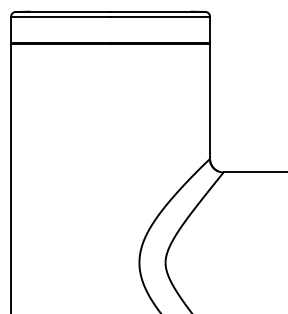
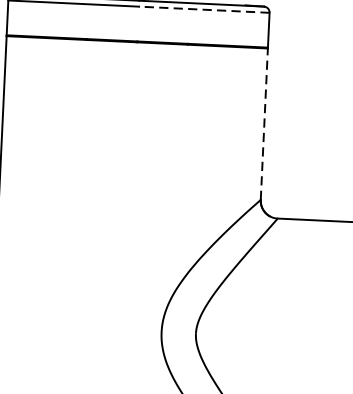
line: (160, 16) -> (204, 9), solid -> dashed
line: (210, 101) -> (264, 124), solid -> dashed

